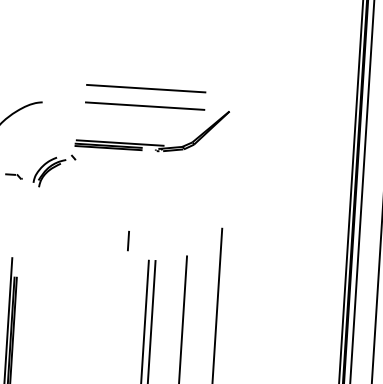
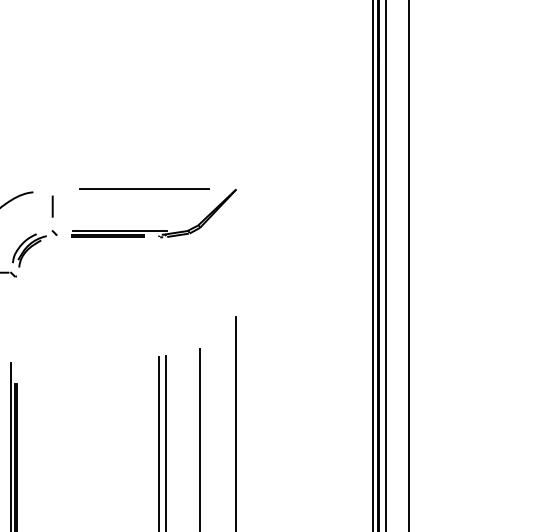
line: (146, 87) -> (144, 169), removed
part: (54, 170) -> (34, 248), moved
line: (128, 240) -> (52, 206), moved

